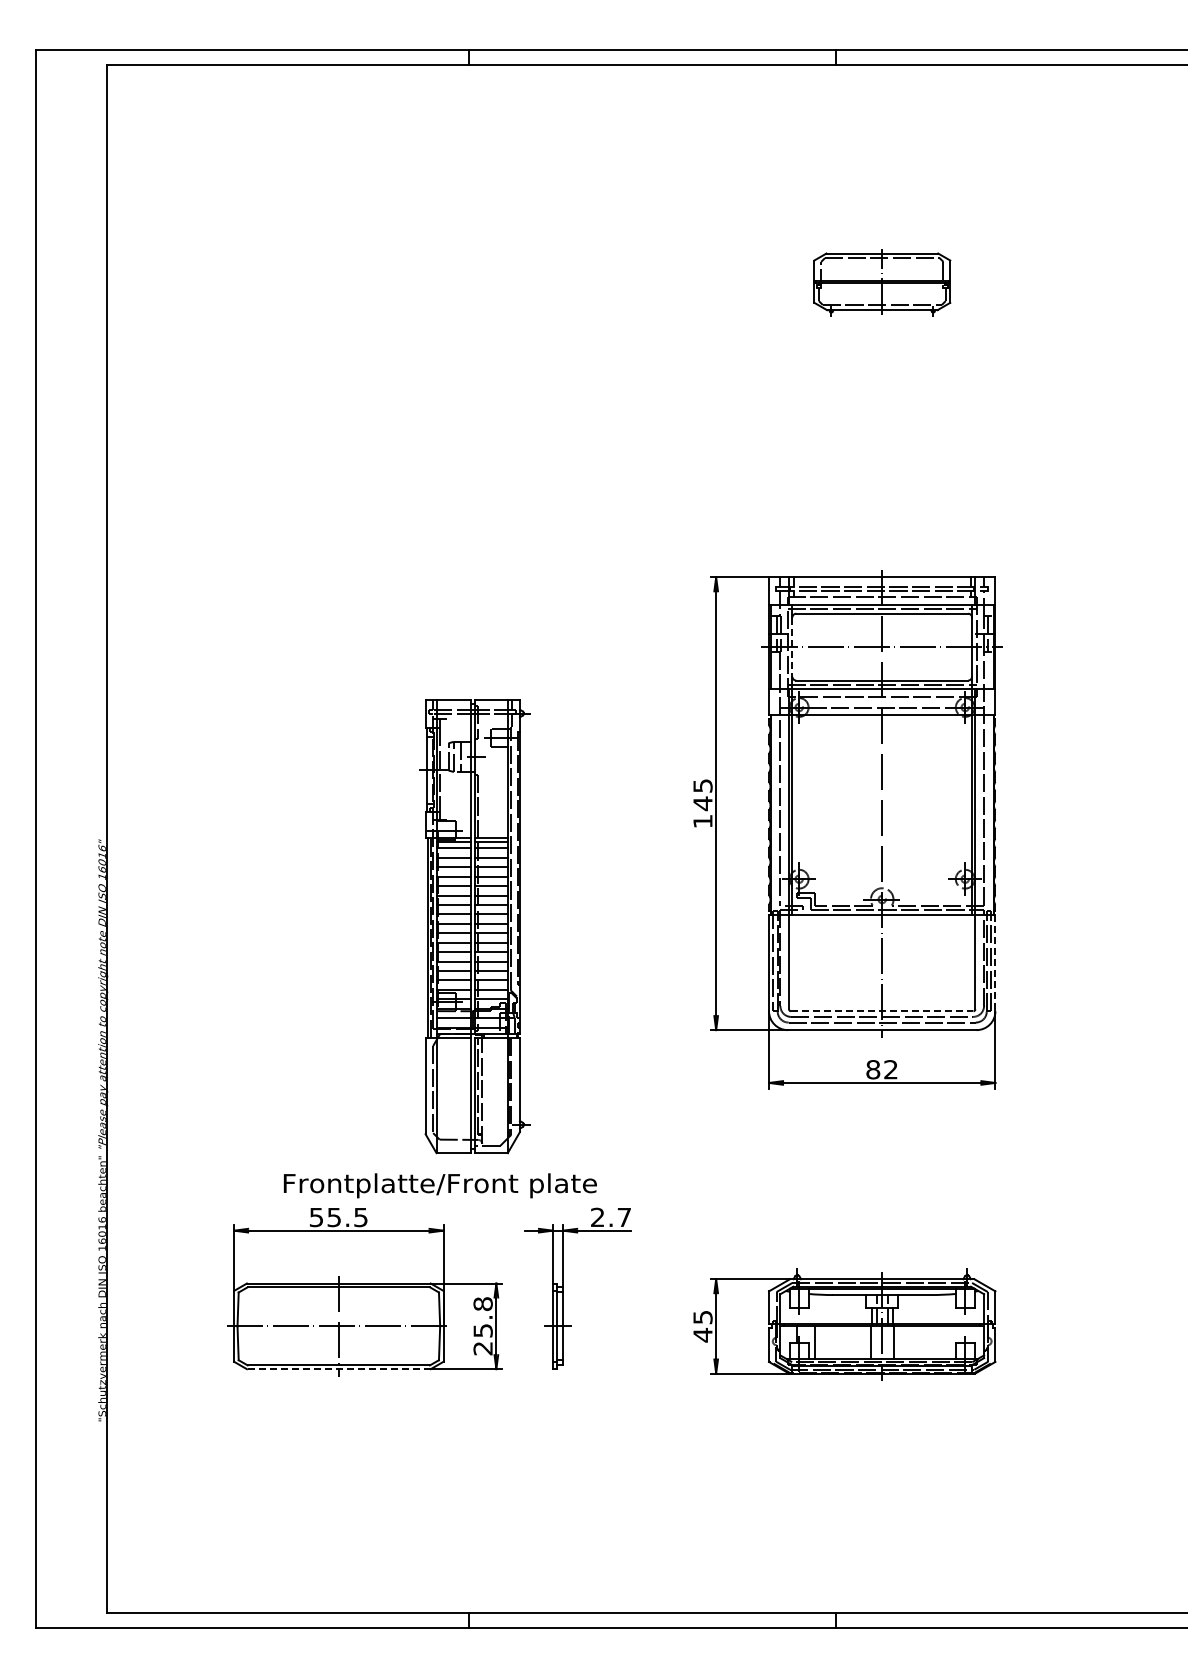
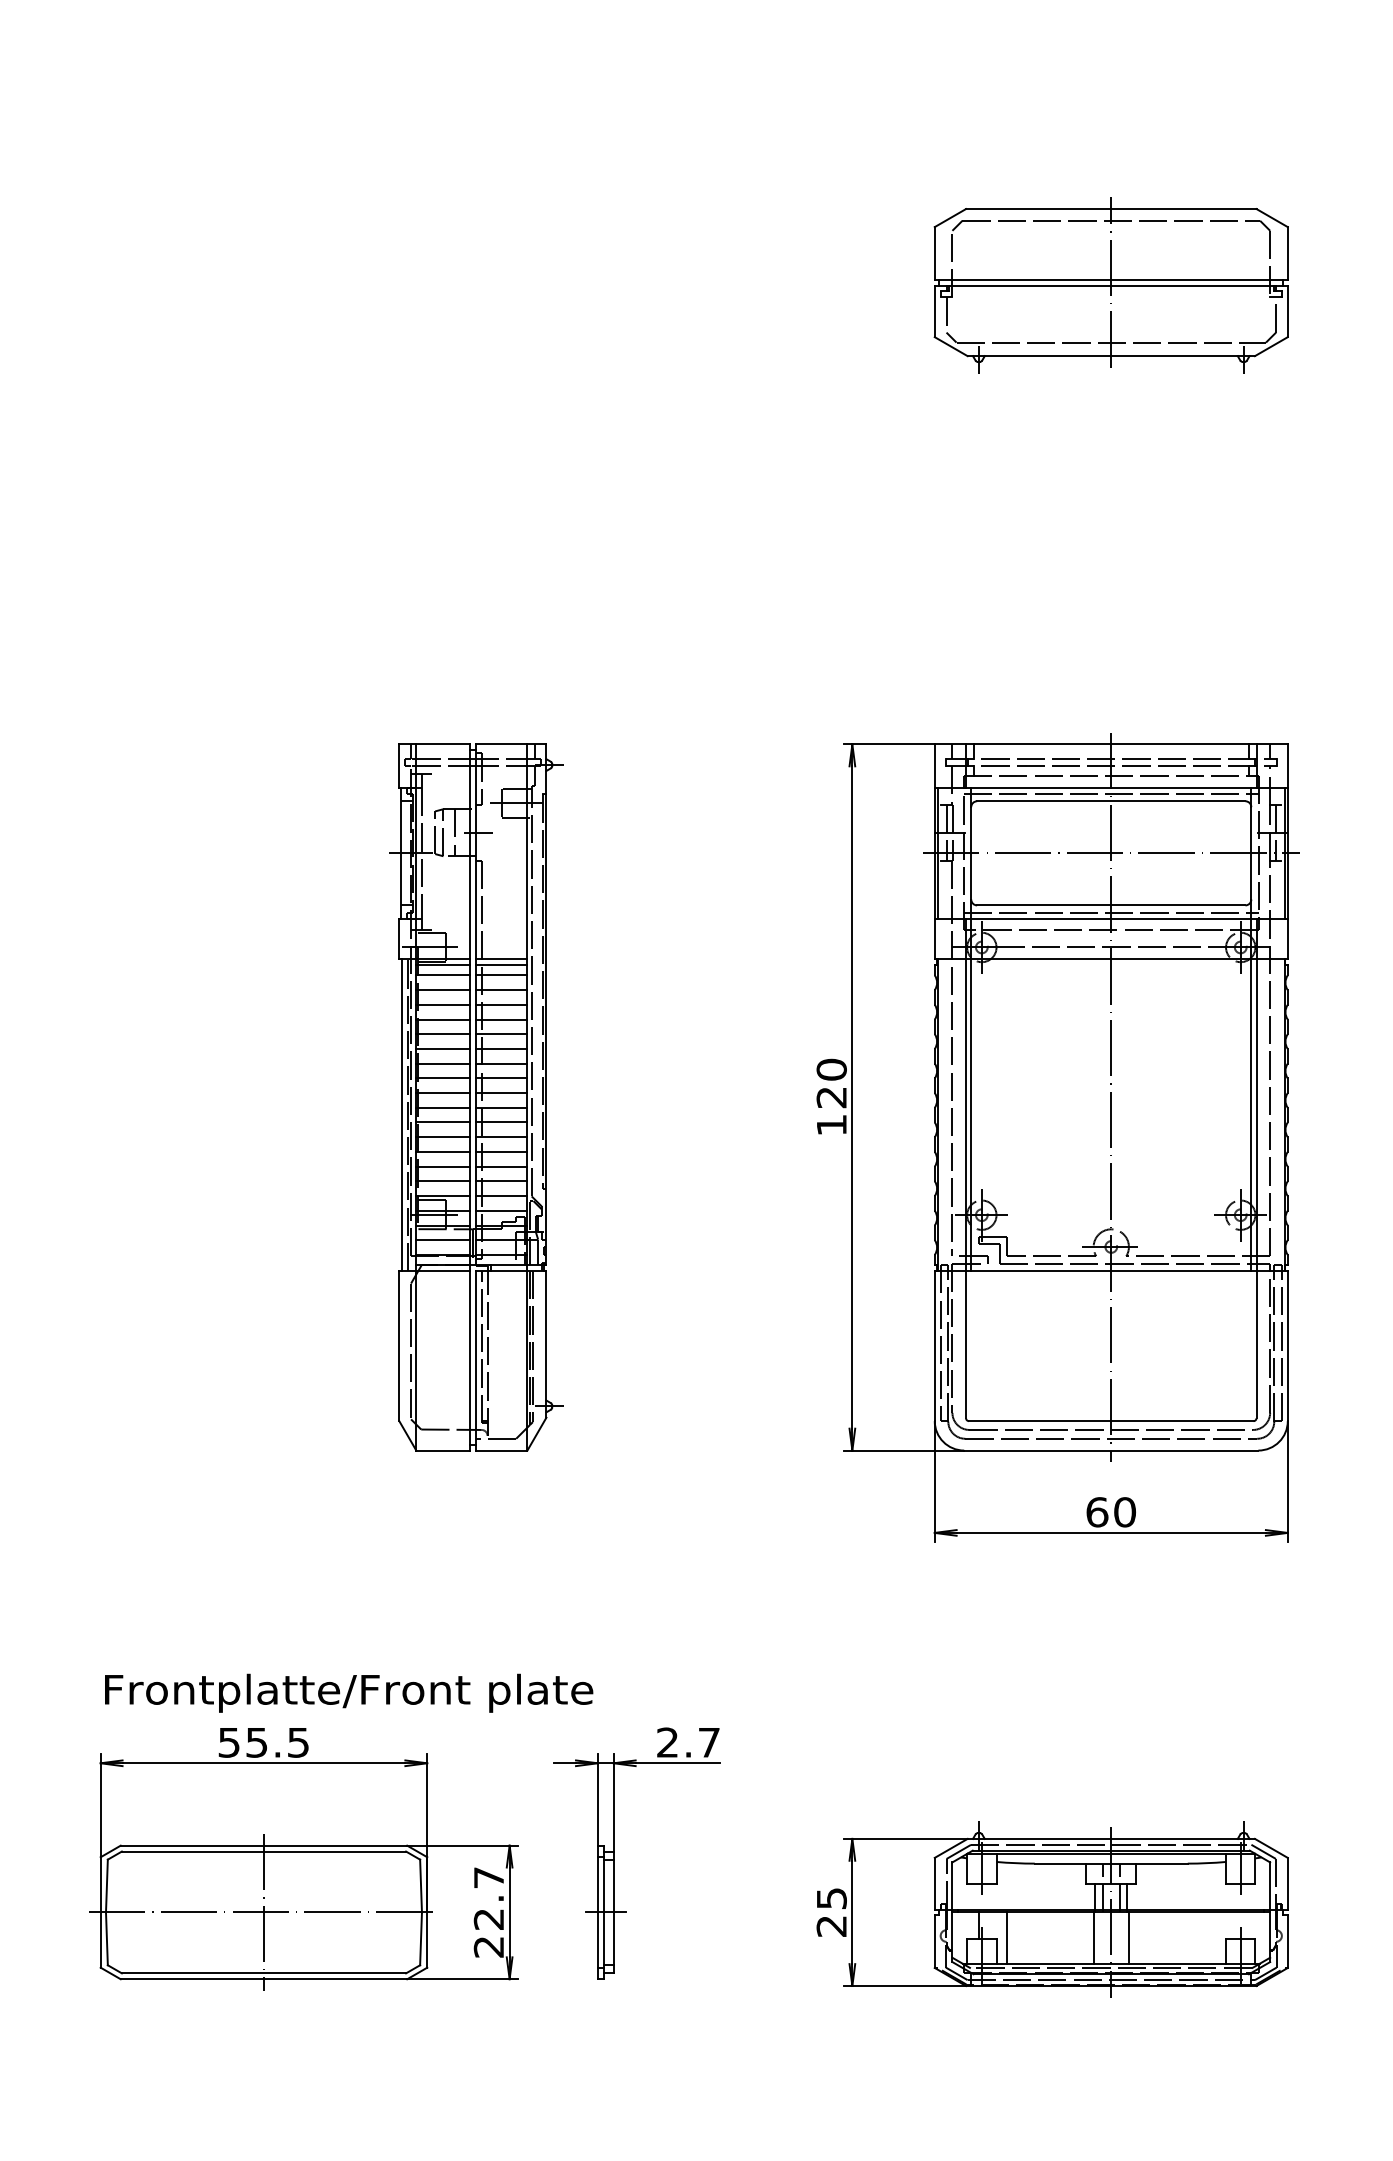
part: (882, 282) -> (1111, 284), size x1.67
line: (792, 647) -> (971, 853), dashed -> solid
text: (702, 795) -> (831, 1084), 145 -> 120
part: (474, 926) -> (475, 1097), moved
line: (995, 963) -> (1287, 1346), dashed -> solid
line: (882, 1011) -> (1111, 1421), dashed -> solid
text: (882, 1069) -> (1111, 1511), 82 -> 60
text: (439, 1185) -> (347, 1692), moved
text: (482, 1317) -> (487, 1898), 25.8 -> 22.7
text: (702, 1335) -> (831, 1926), 45 -> 25
line: (338, 1369) -> (263, 1979), dashed -> solid

